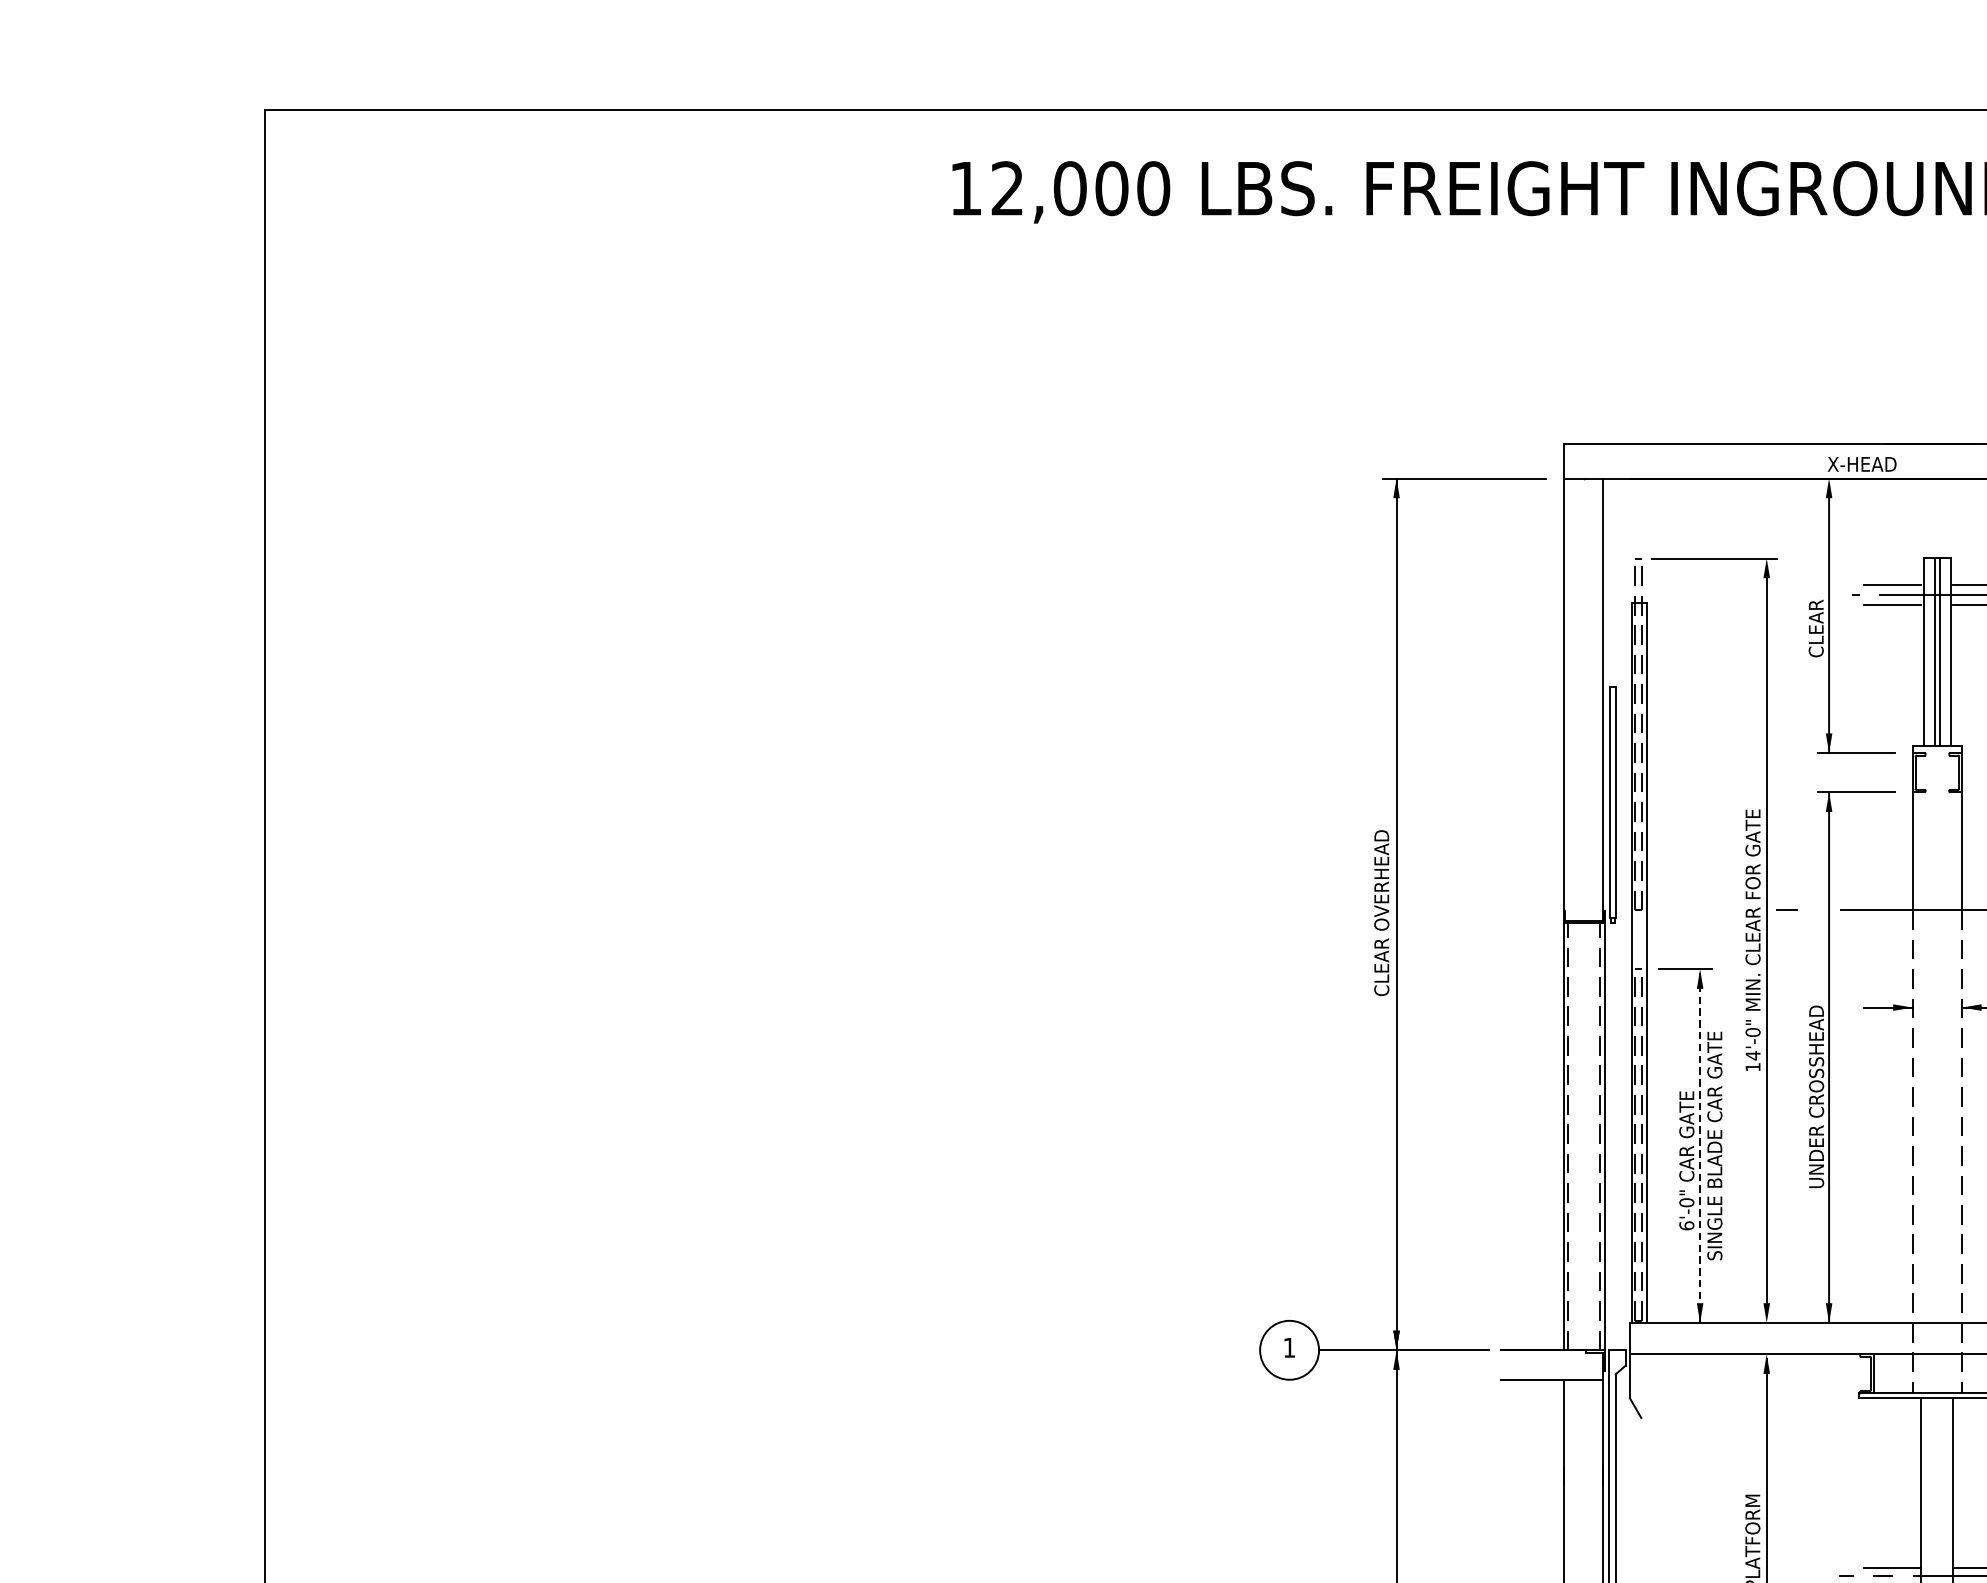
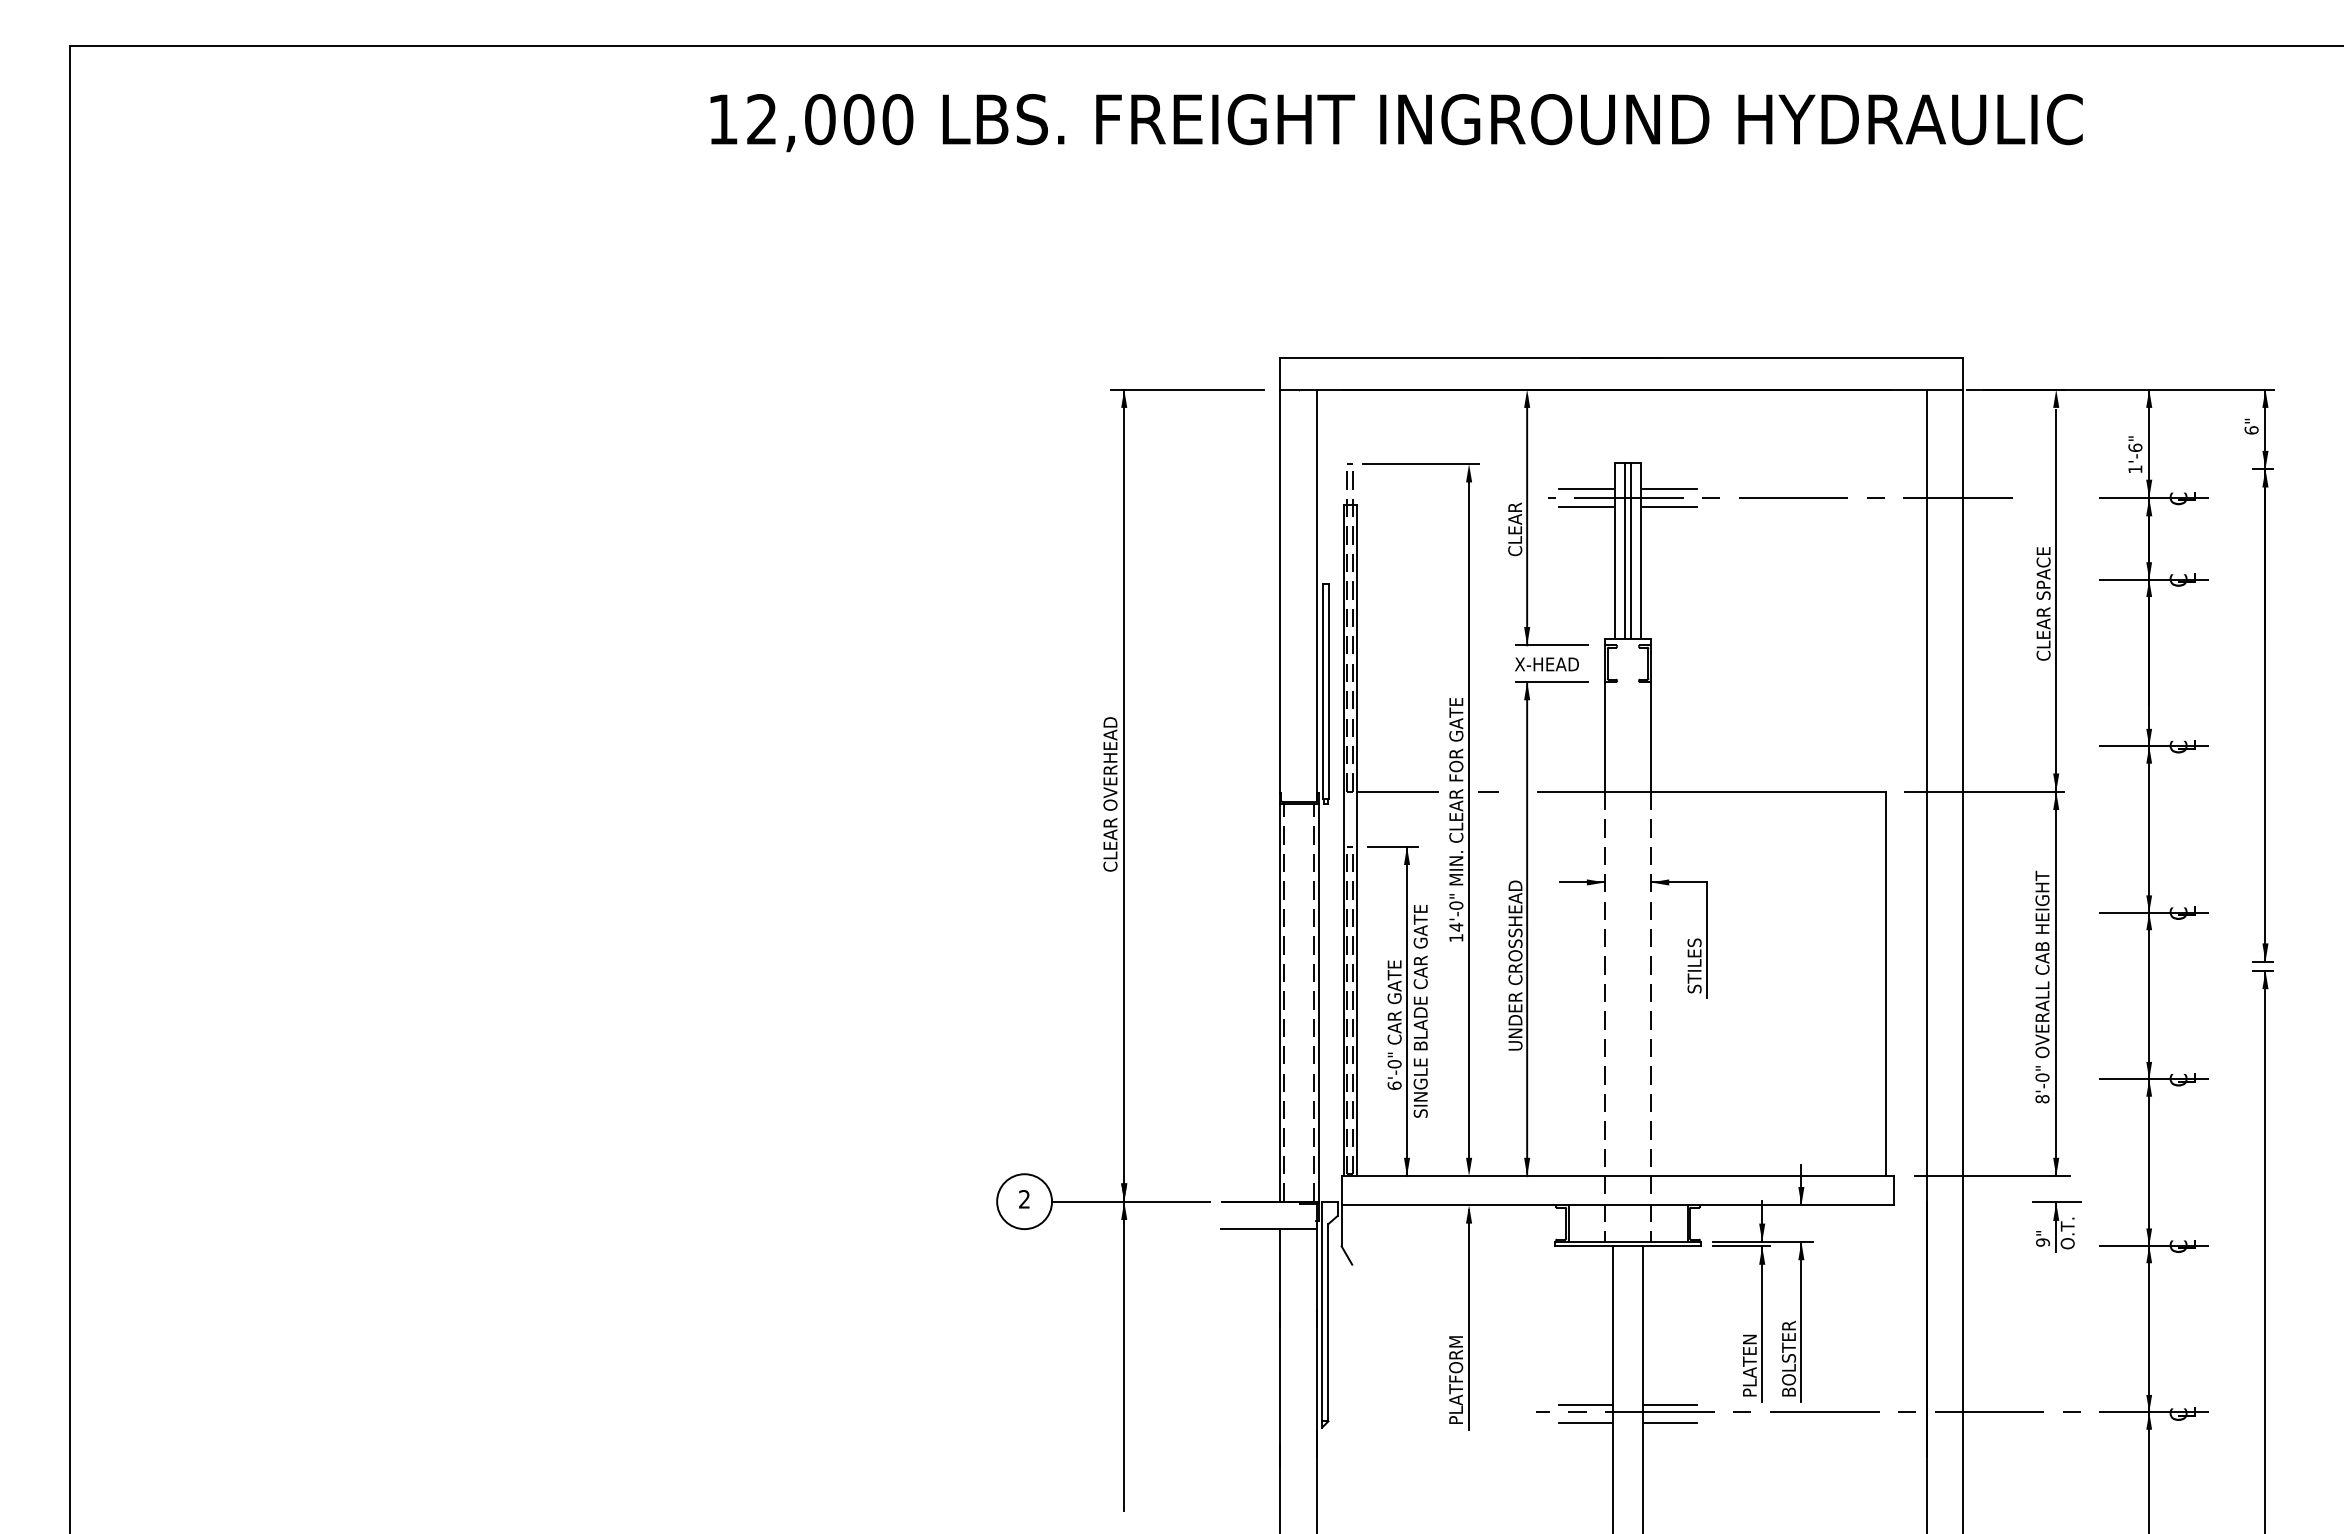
text: (1861, 464) -> (1546, 664), moved
line: (1689, 909) -> (1397, 791), added
line: (1700, 1146) -> (1407, 1011), dashed -> solid
text: (1289, 1347) -> (1024, 1199), 1 -> 2

